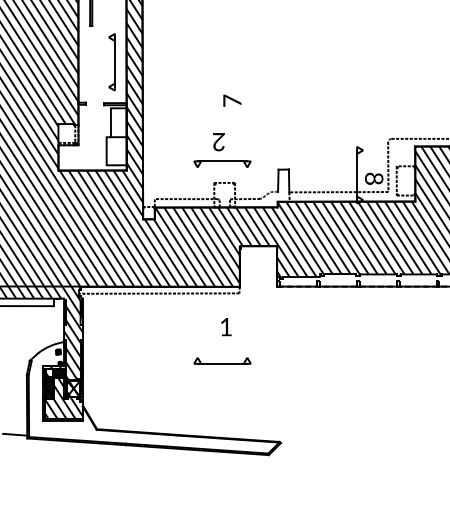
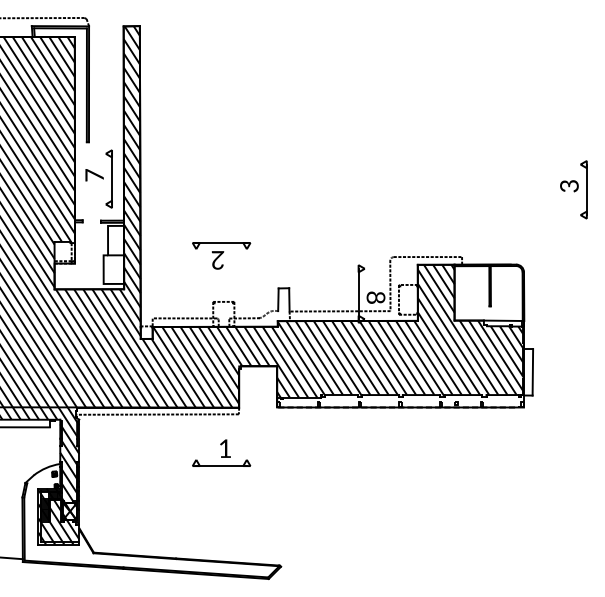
text: (232, 100) -> (94, 175), moved
part: (222, 163) -> (221, 245), moved
part: (222, 360) -> (221, 462), moved

